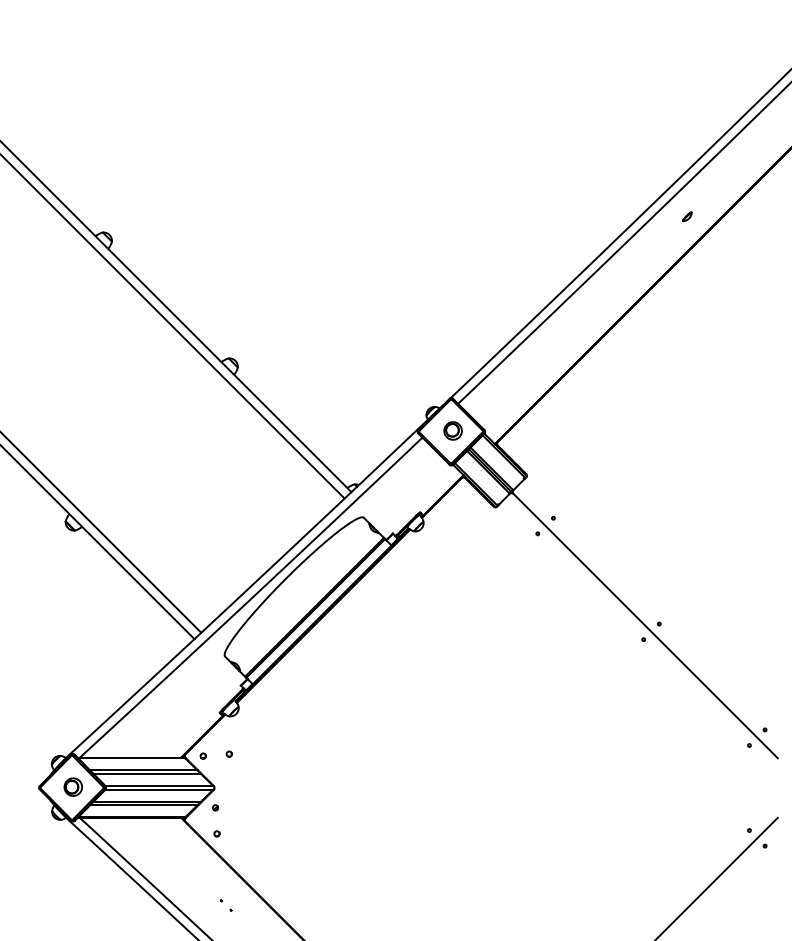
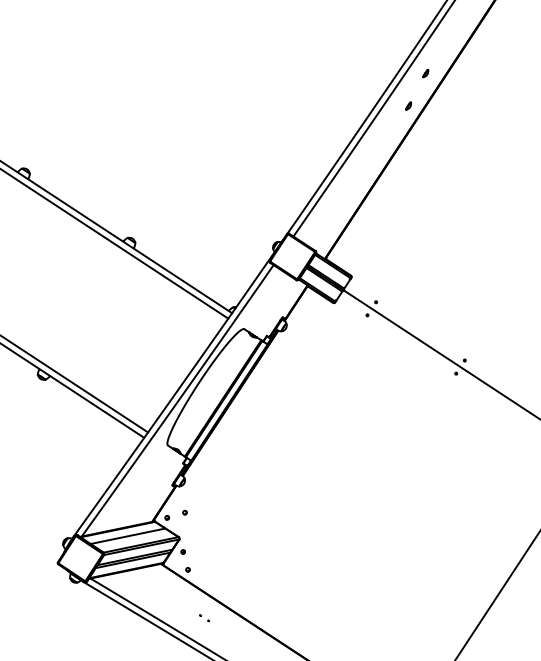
part: (654, 256) -> (408, 106), added
part: (452, 430) -> (293, 255), removed
line: (147, 773) -> (130, 537), removed
part: (72, 786) -> (80, 557), removed

